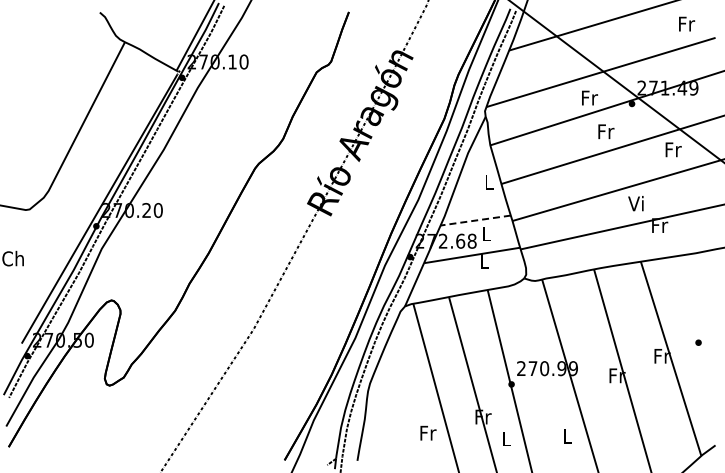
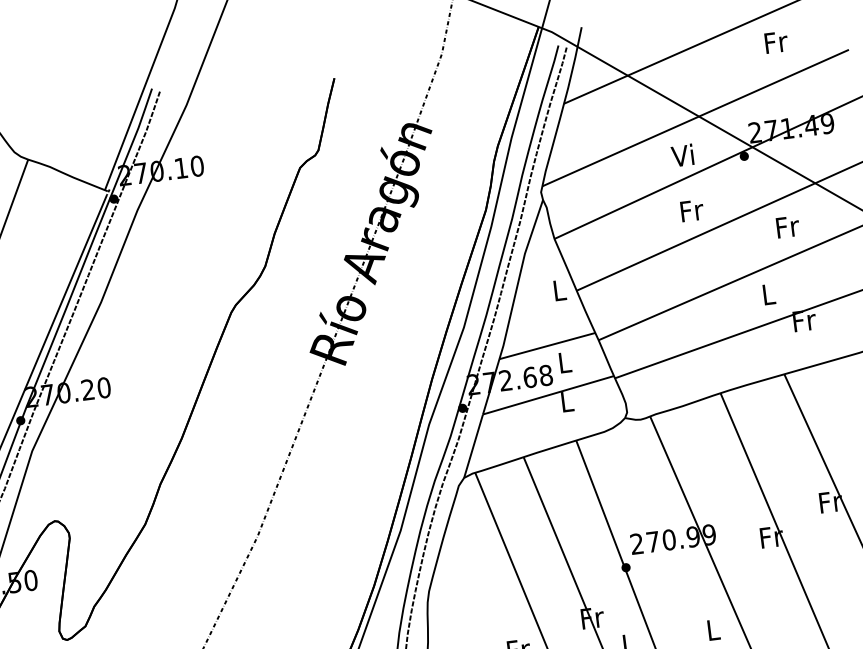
text: (687, 23) -> (777, 41), moved
text: (589, 97) -> (684, 154), Fr -> Vi
text: (606, 131) -> (692, 210), moved
text: (673, 149) -> (787, 226), moved
text: (635, 203) -> (766, 294), Vi -> L
line: (475, 220) -> (547, 346), dashed -> solid

